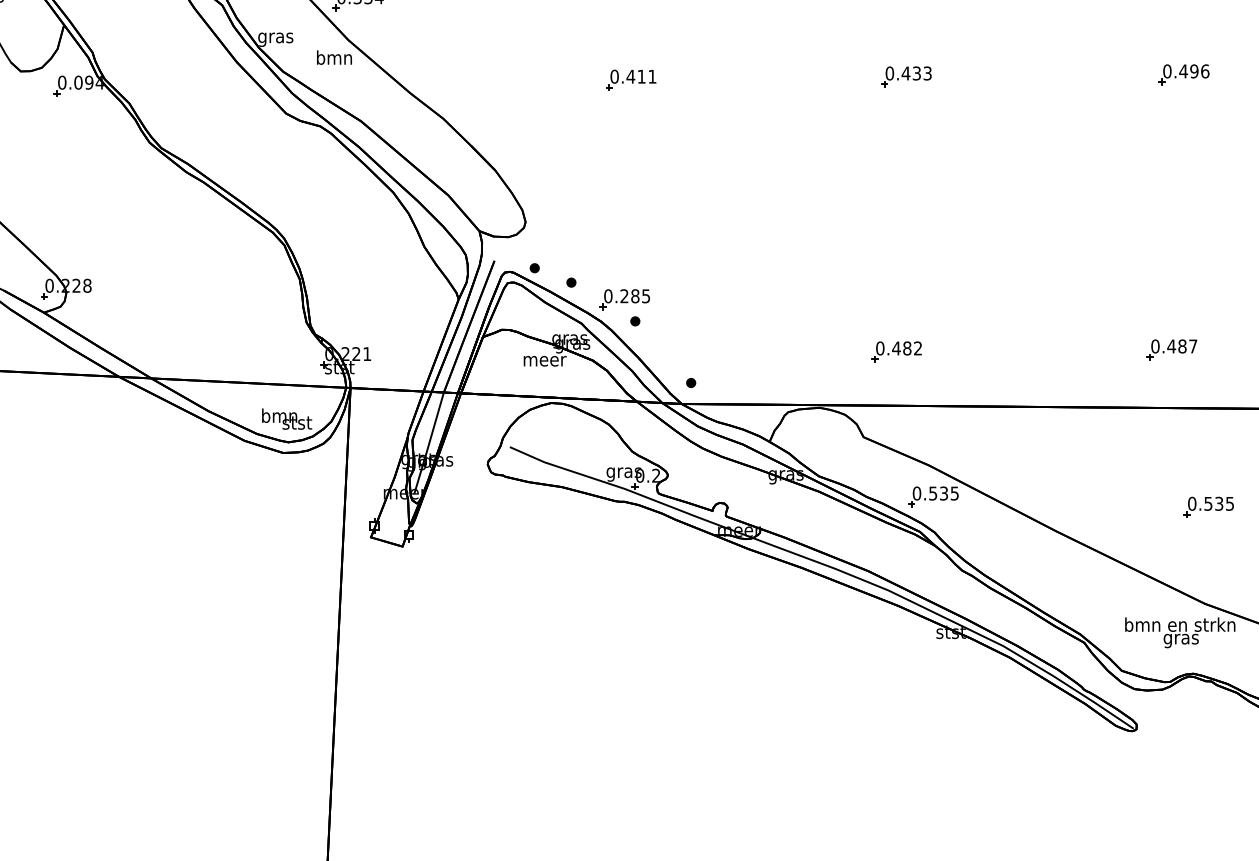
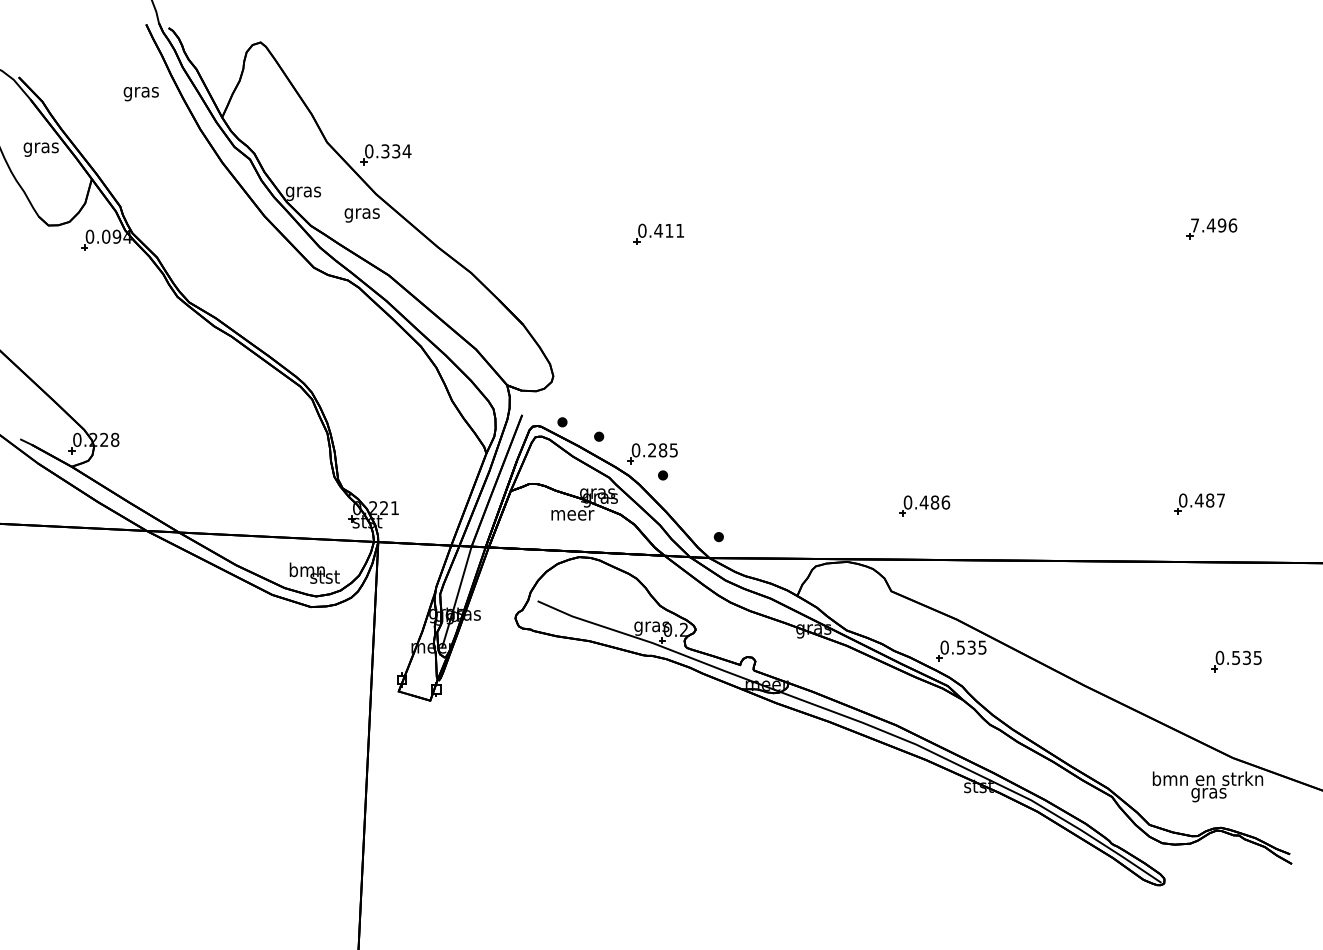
text: (333, 59) -> (361, 213), bmn -> gras
text: (1166, 71) -> (1194, 225), 0.496 -> 7.496
part: (905, 76) -> (933, 230), removed
text: (917, 348) -> (945, 502), 0.482 -> 0.486

